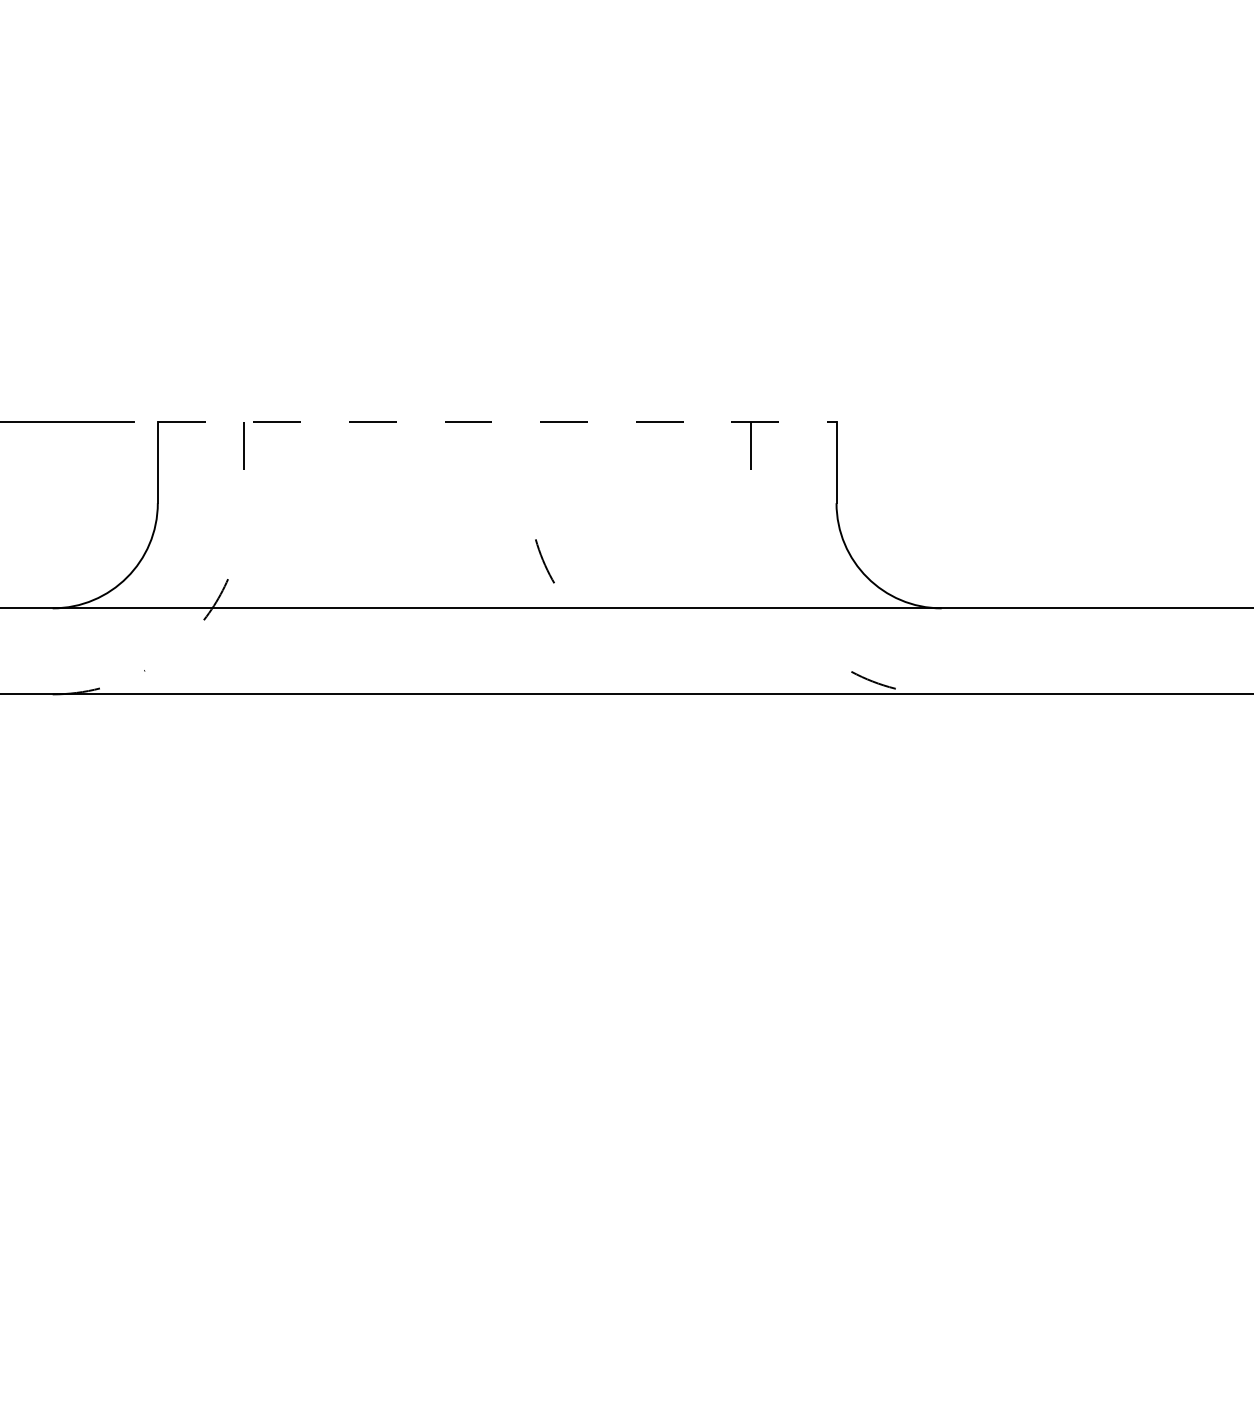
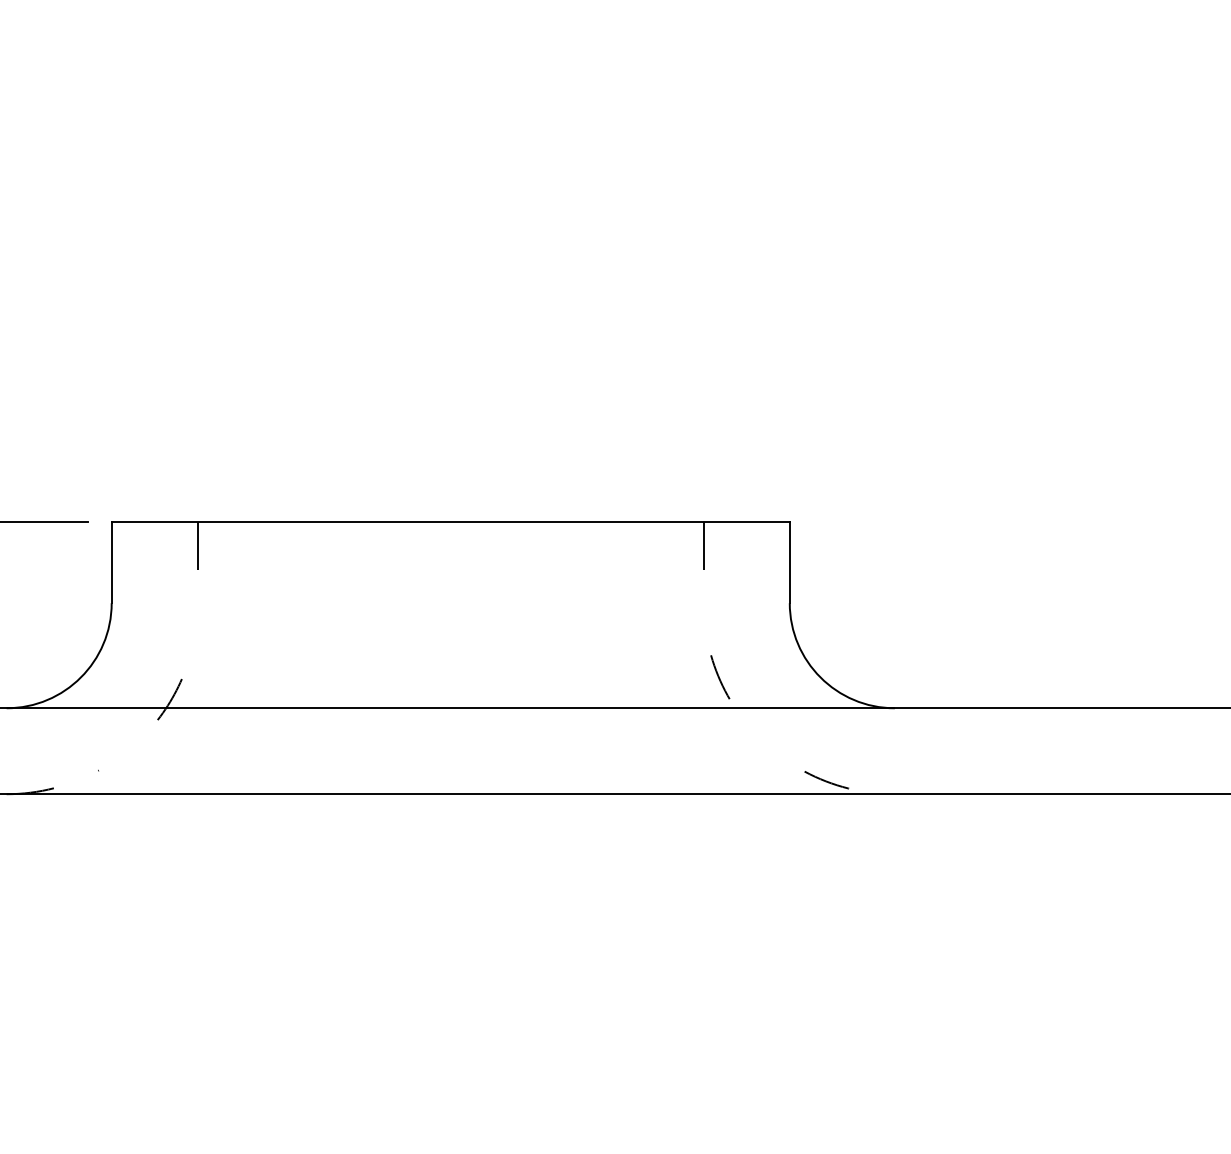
line: (497, 421) -> (451, 521), dashed -> solid
arc: (544, 561) -> (719, 677), moved

